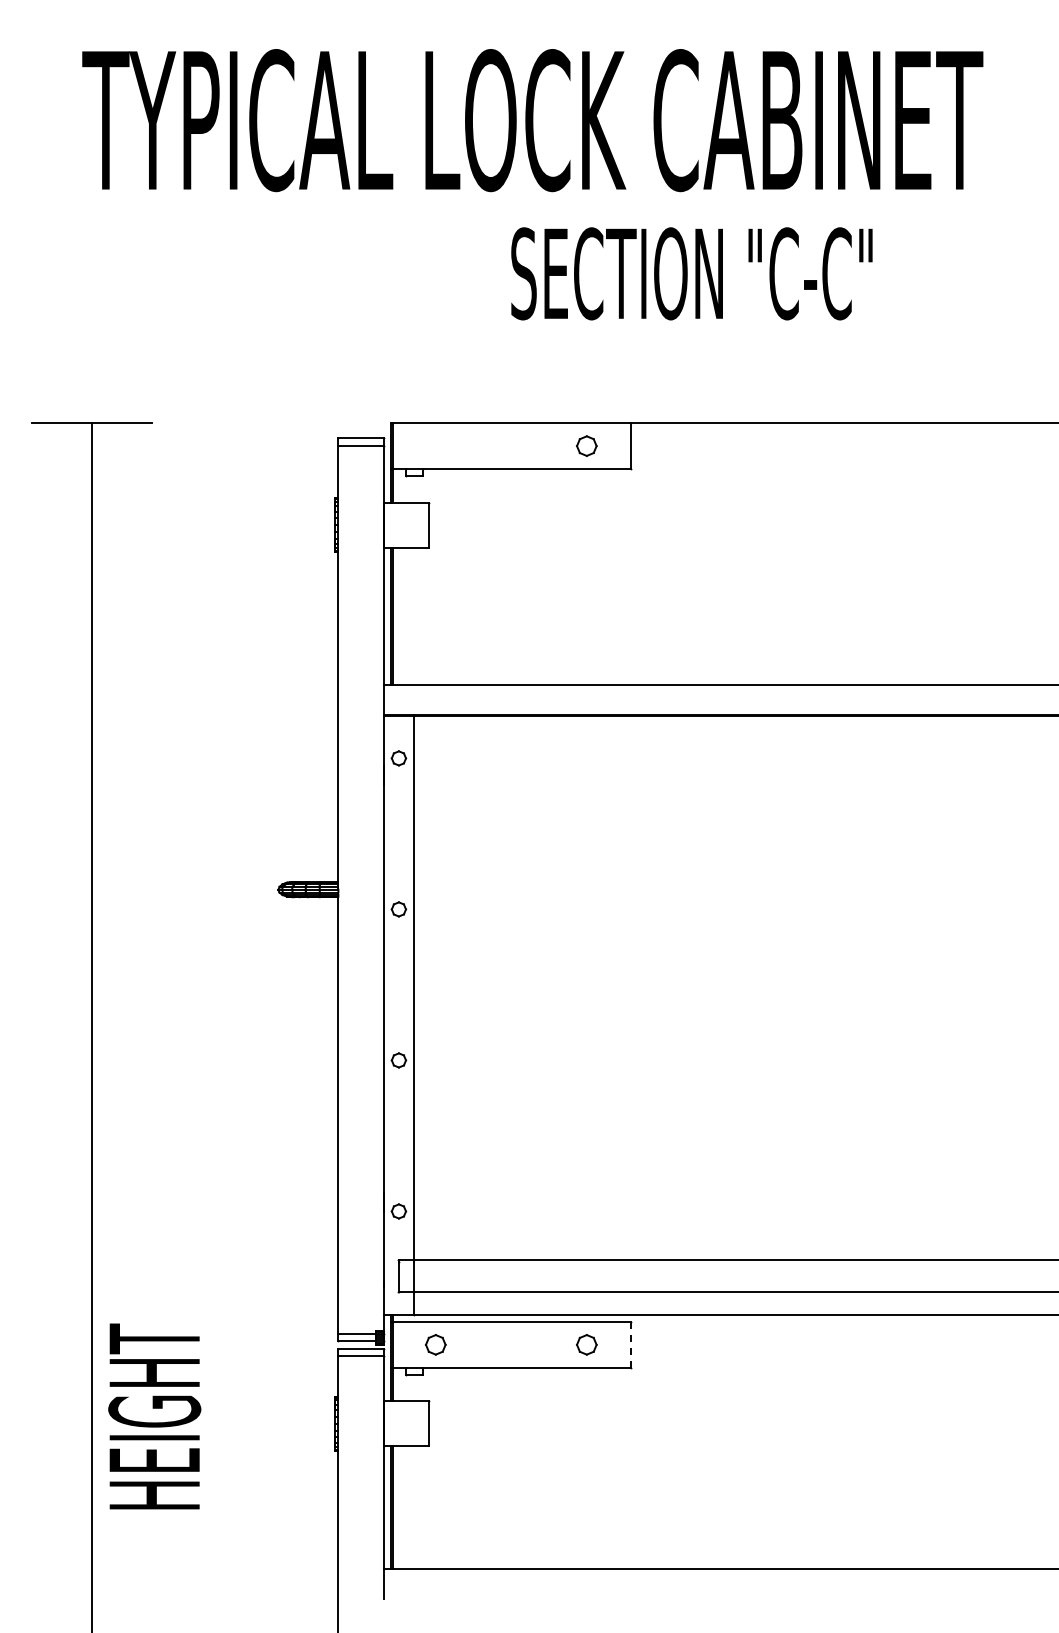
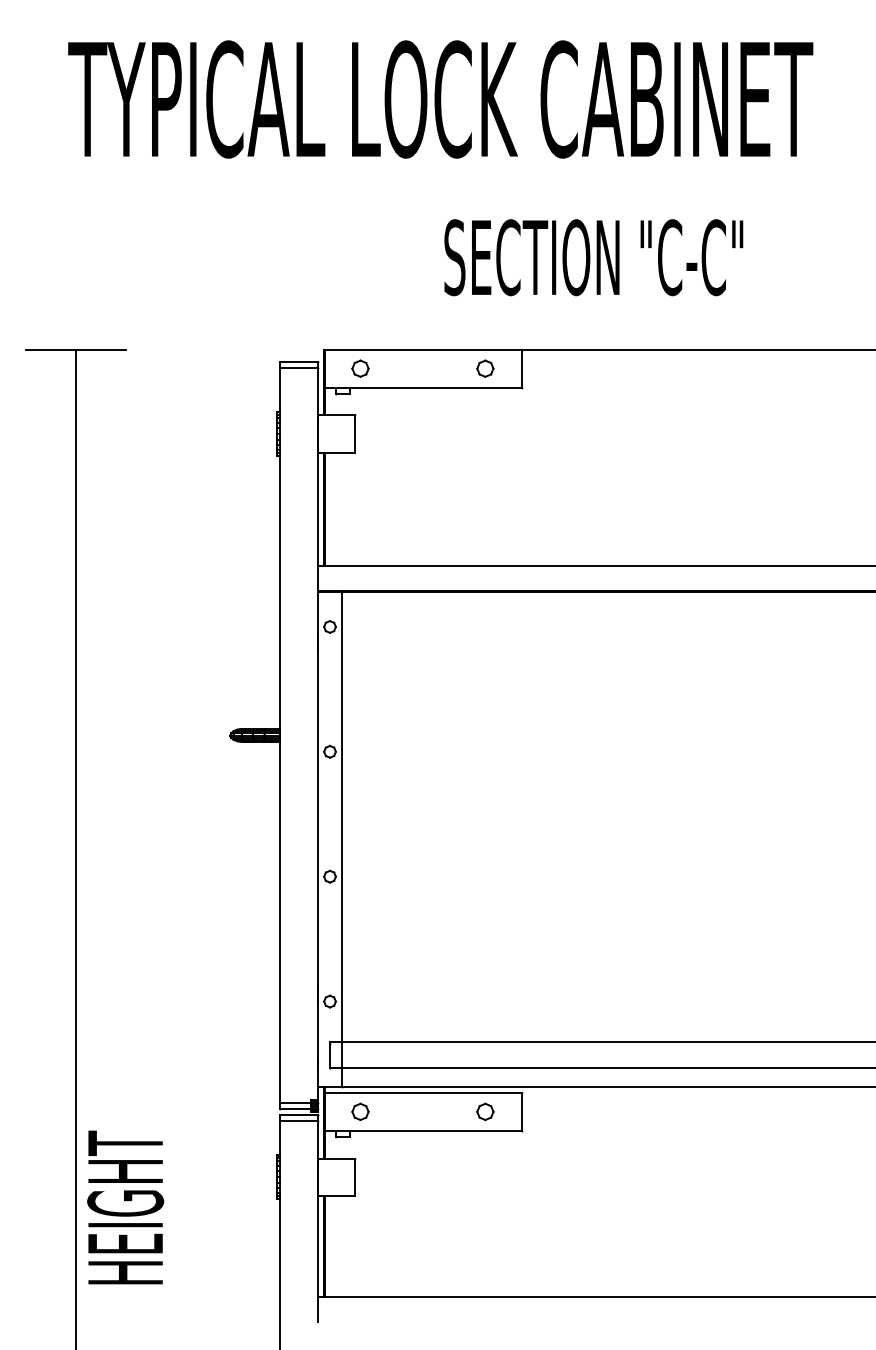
text: (691, 273) -> (593, 257), moved
part: (435, 445) -> (360, 368), added
line: (631, 1344) -> (522, 1111), dashed -> solid
text: (154, 1416) -> (125, 1207), moved

